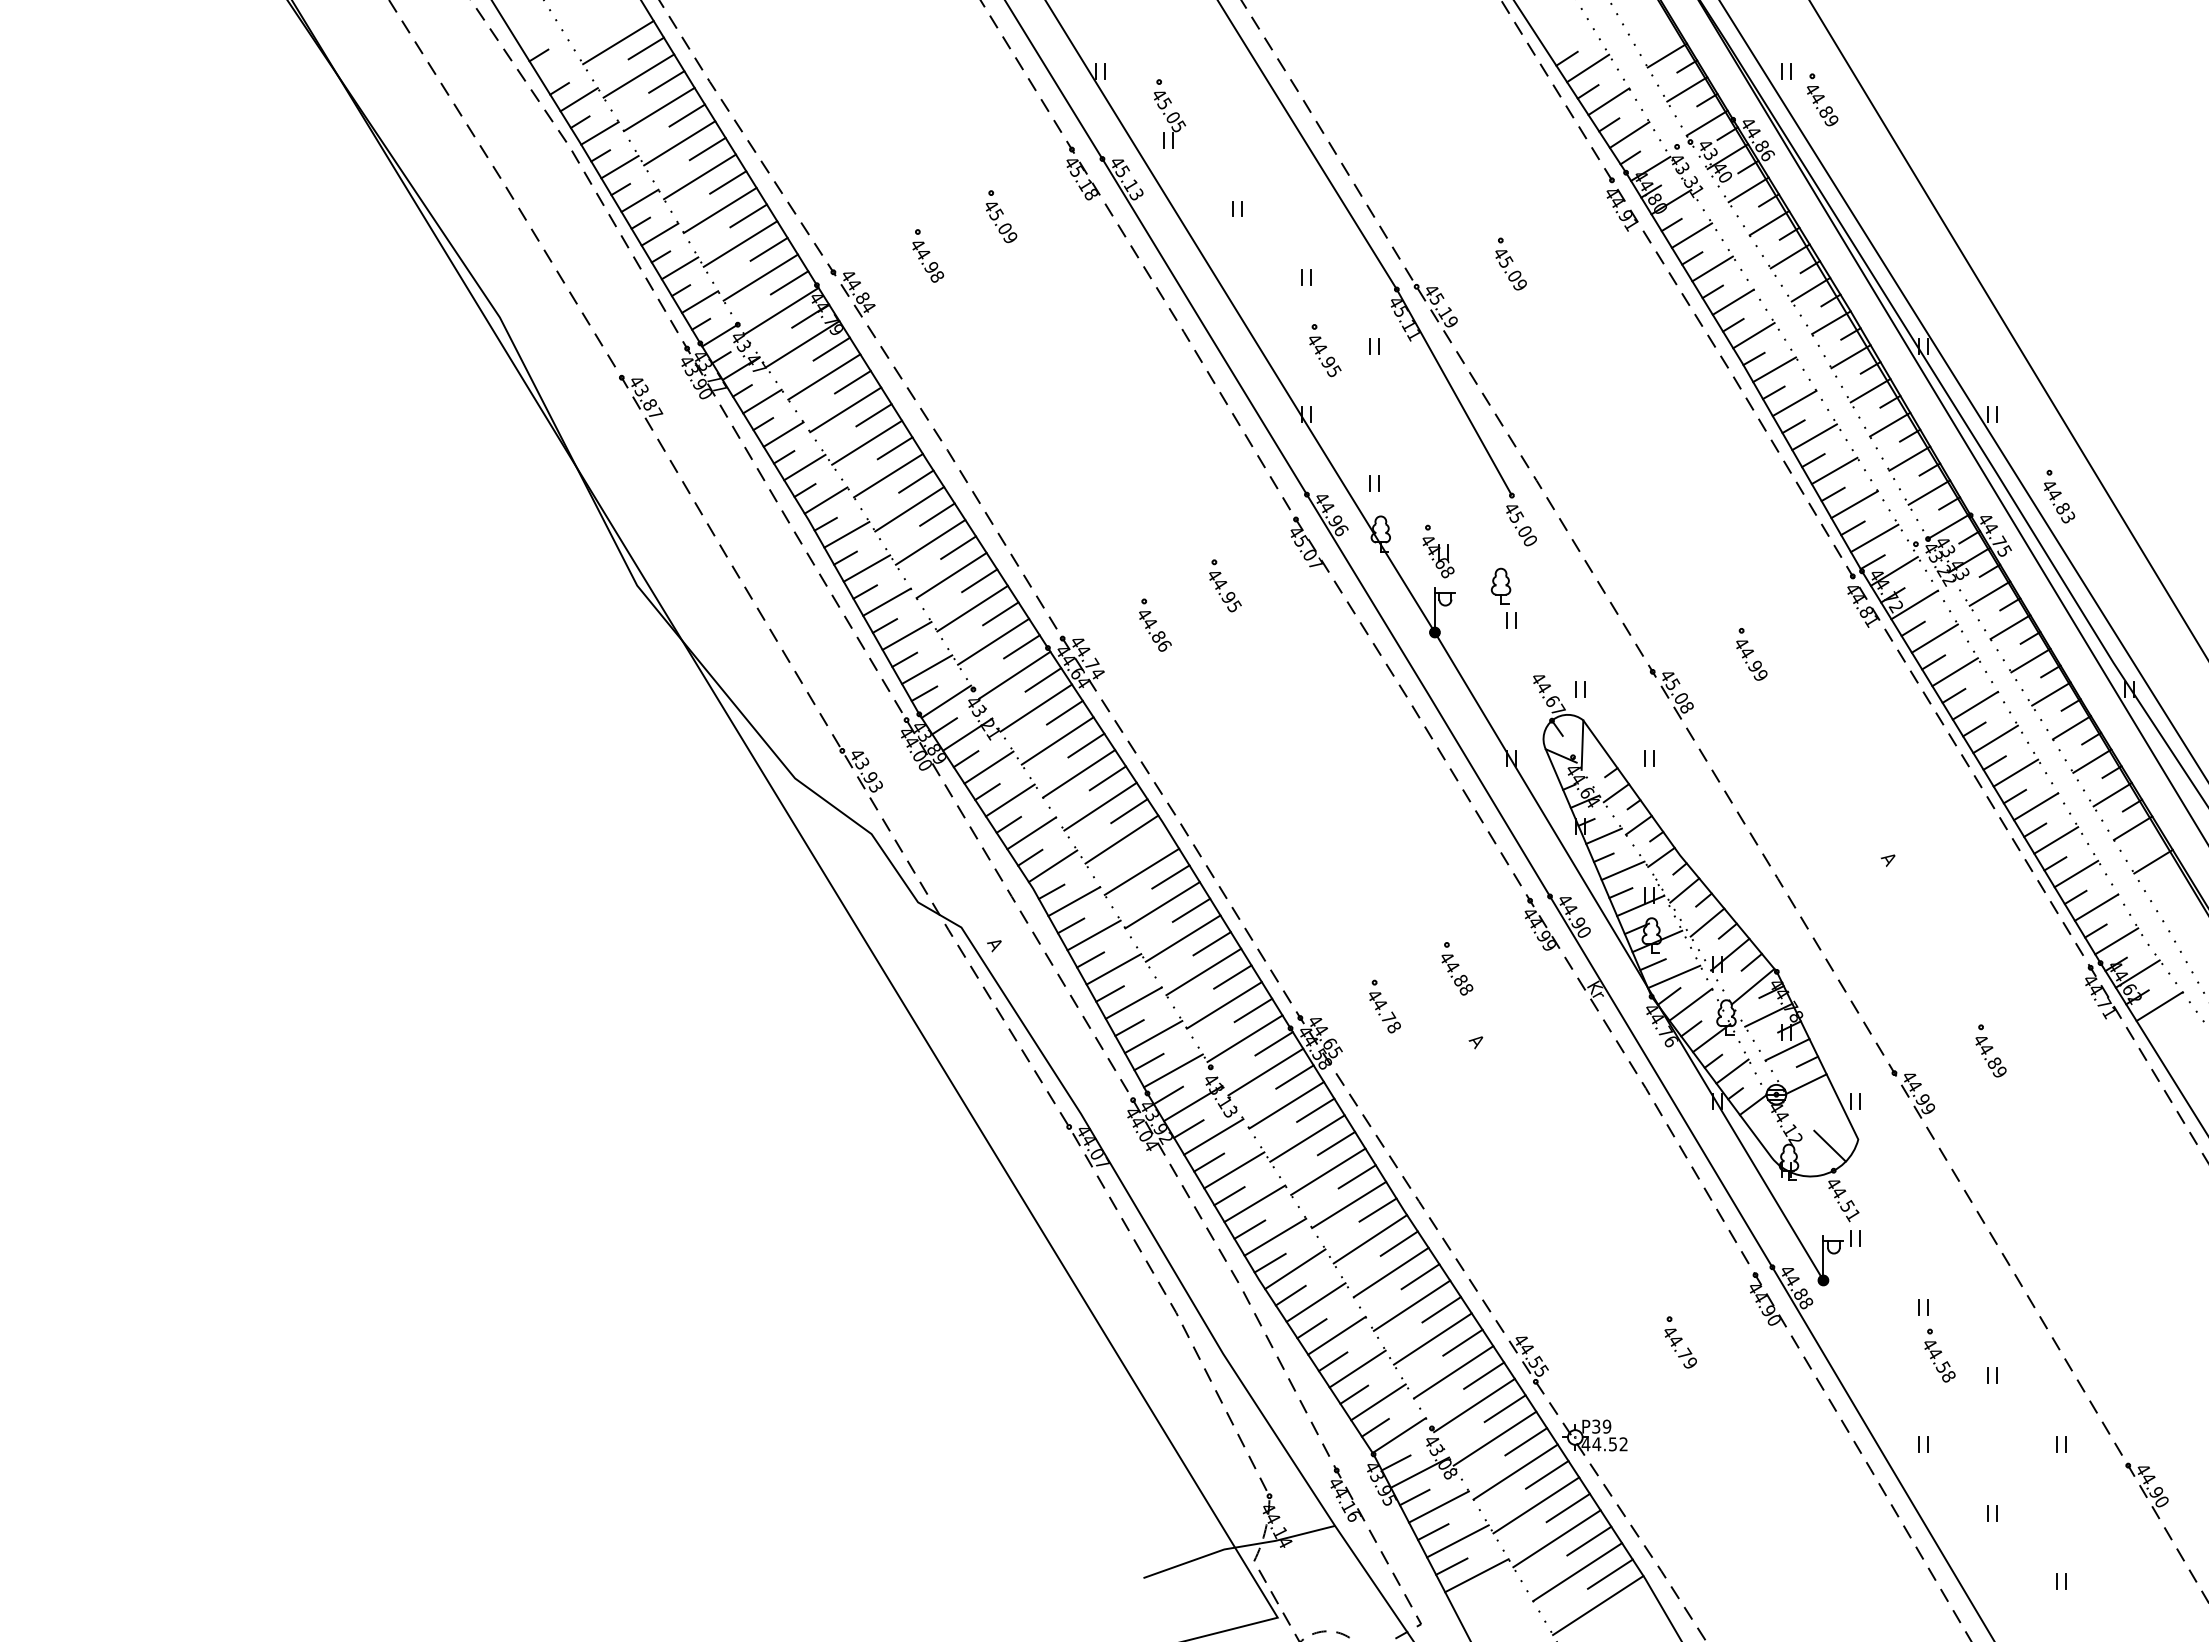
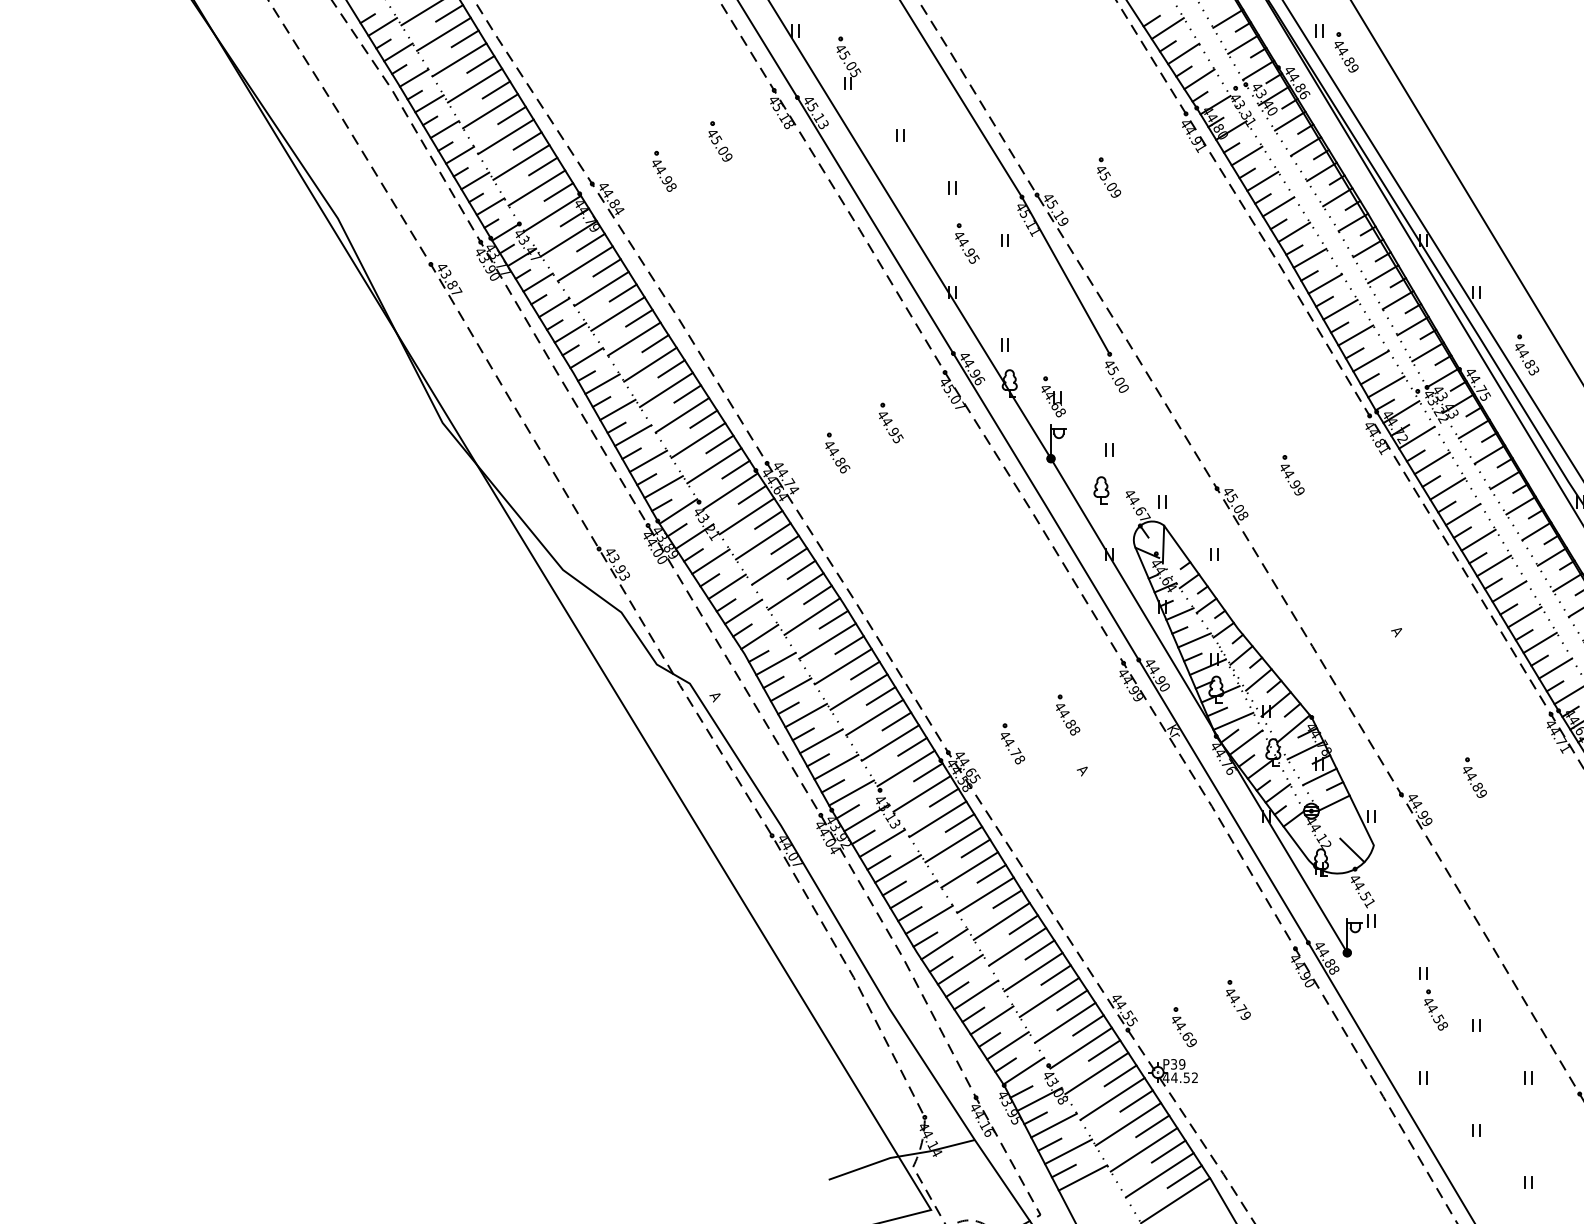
line: (558, 65) -> (382, 26), added
part: (1500, 585) -> (1101, 489), moved
line: (1149, 843) -> (833, 619), added
part: (1609, 1378) -> (1184, 1027), added

